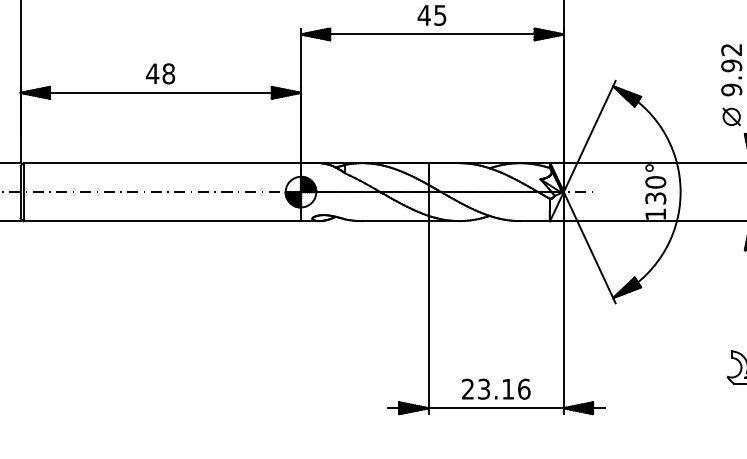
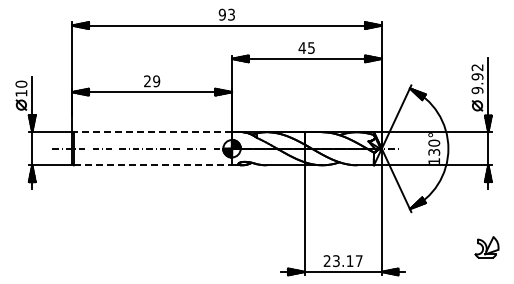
text: (159, 74) -> (151, 81), 48 -> 29
line: (161, 163) -> (152, 132), solid -> dashed
line: (163, 221) -> (153, 165), solid -> dashed
text: (522, 389) -> (358, 261), 23.16 -> 23.17

